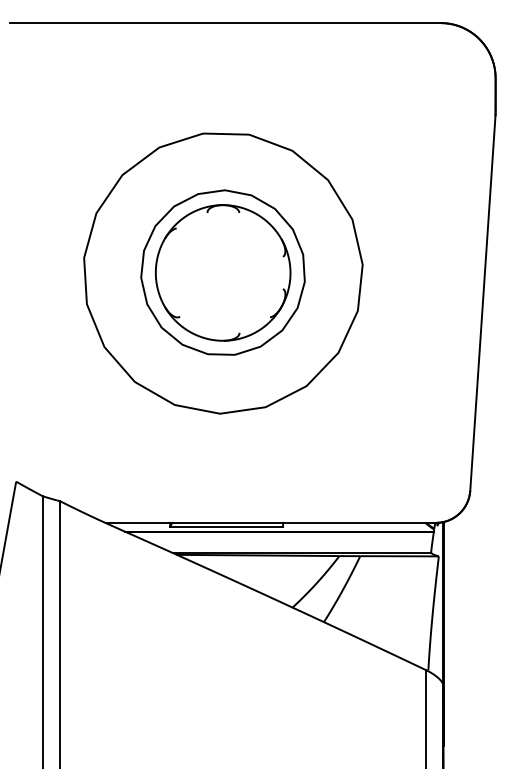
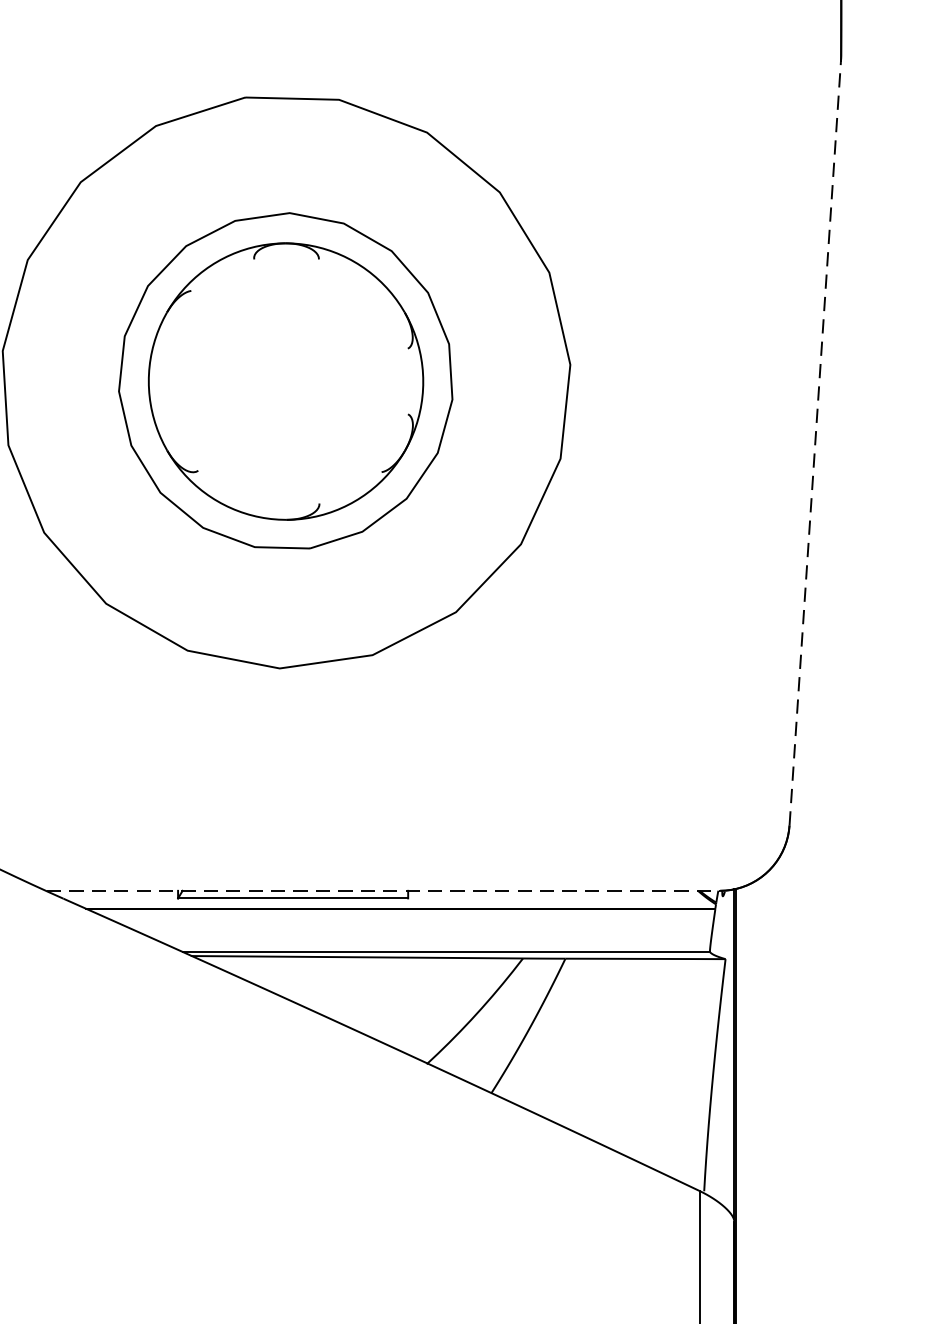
line: (482, 303) -> (814, 443), solid -> dashed
line: (271, 522) -> (384, 890), solid -> dashed

